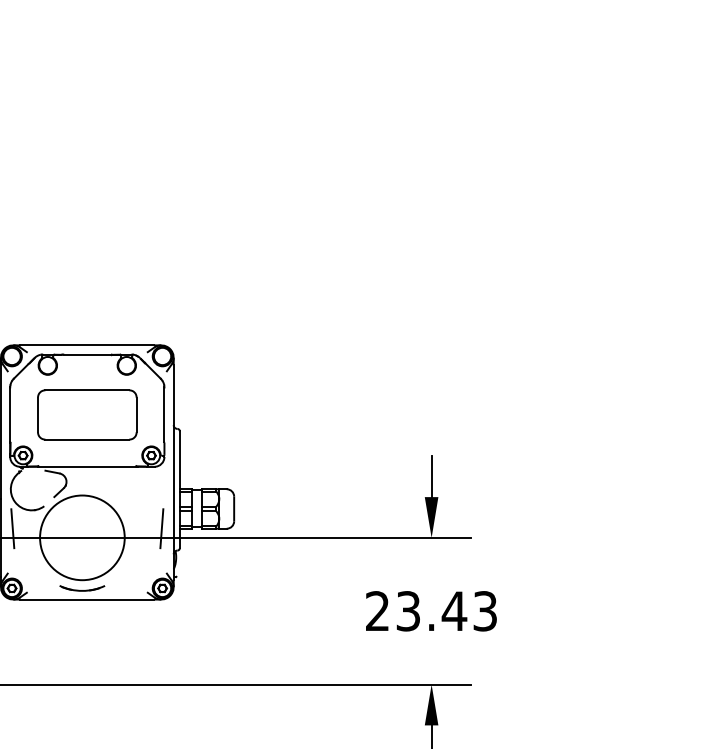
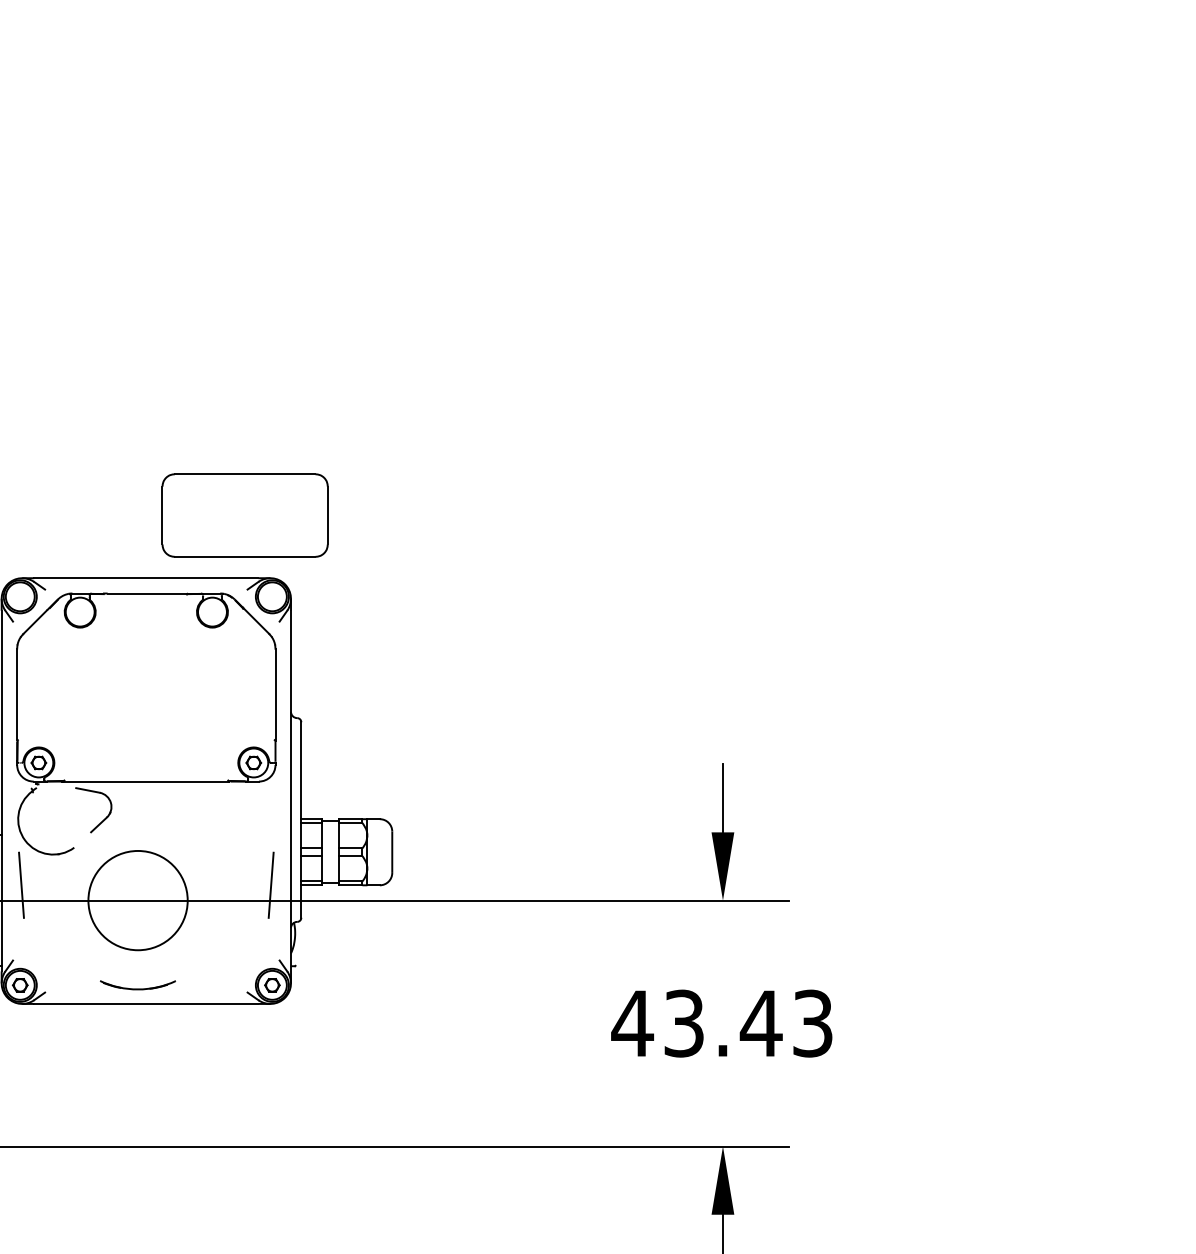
part: (87, 414) -> (245, 514), moved
circle: (82, 537) -> (138, 900), size x0.7
text: (377, 610) -> (632, 1022), 23.43 -> 43.43

